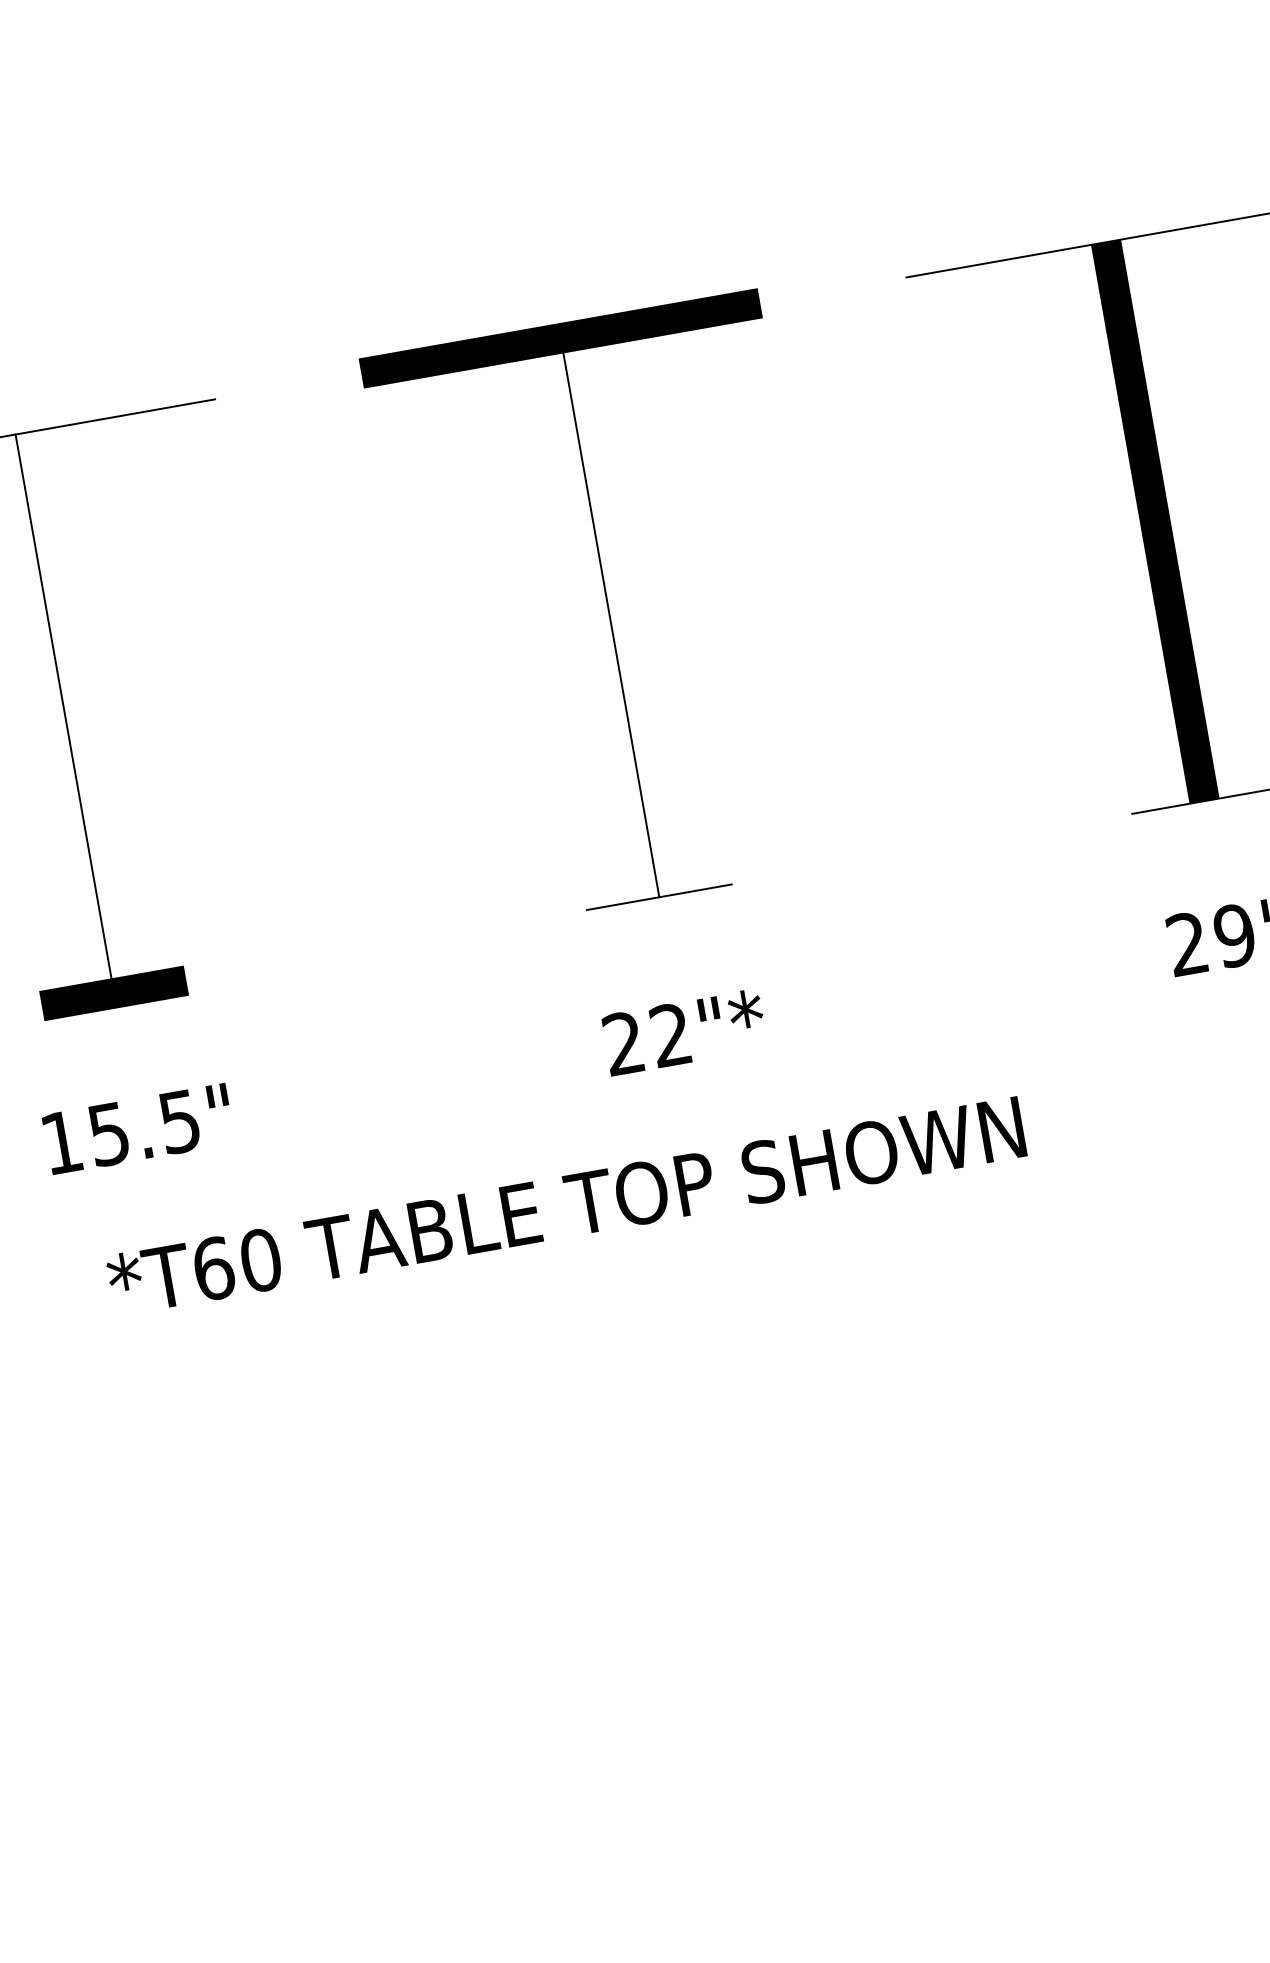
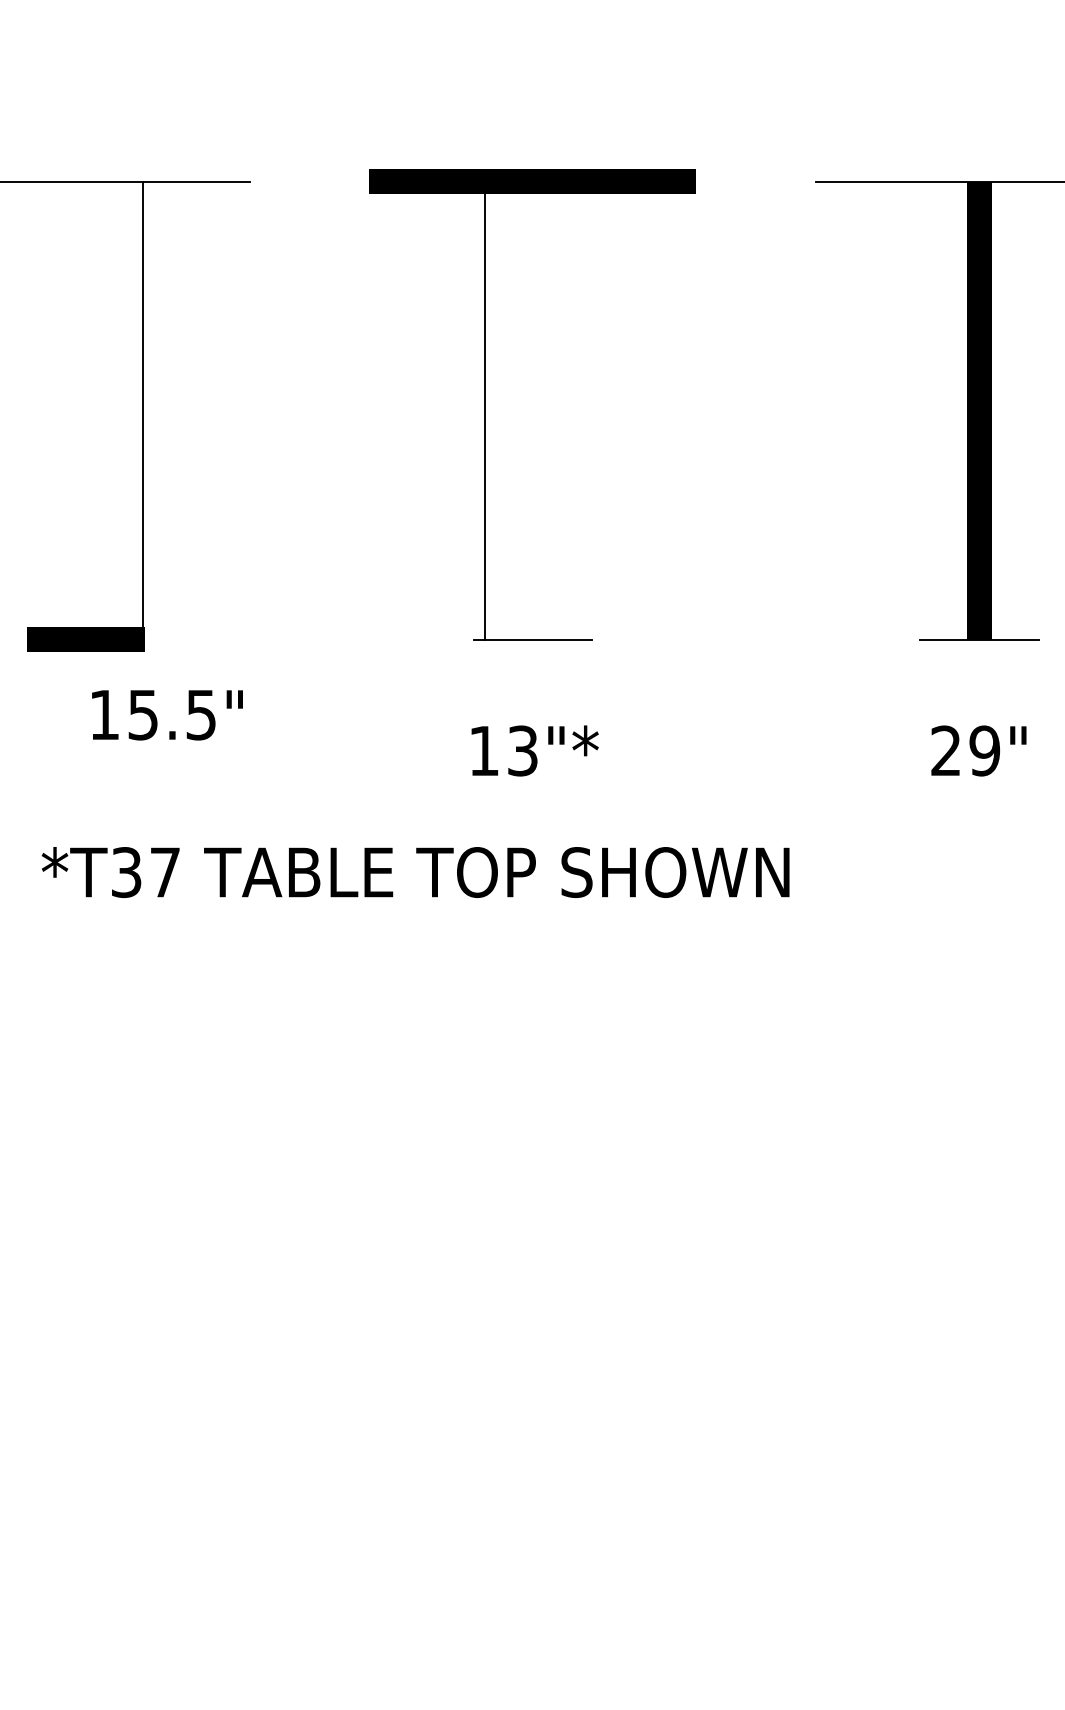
line: (609, 617) -> (484, 410), moved
line: (65, 713) -> (143, 410), moved
text: (647, 1038) -> (503, 750), 22"* -> 13"*
text: (138, 1129) -> (167, 715), moved
text: (236, 1264) -> (145, 872), *T60 -> *T37

